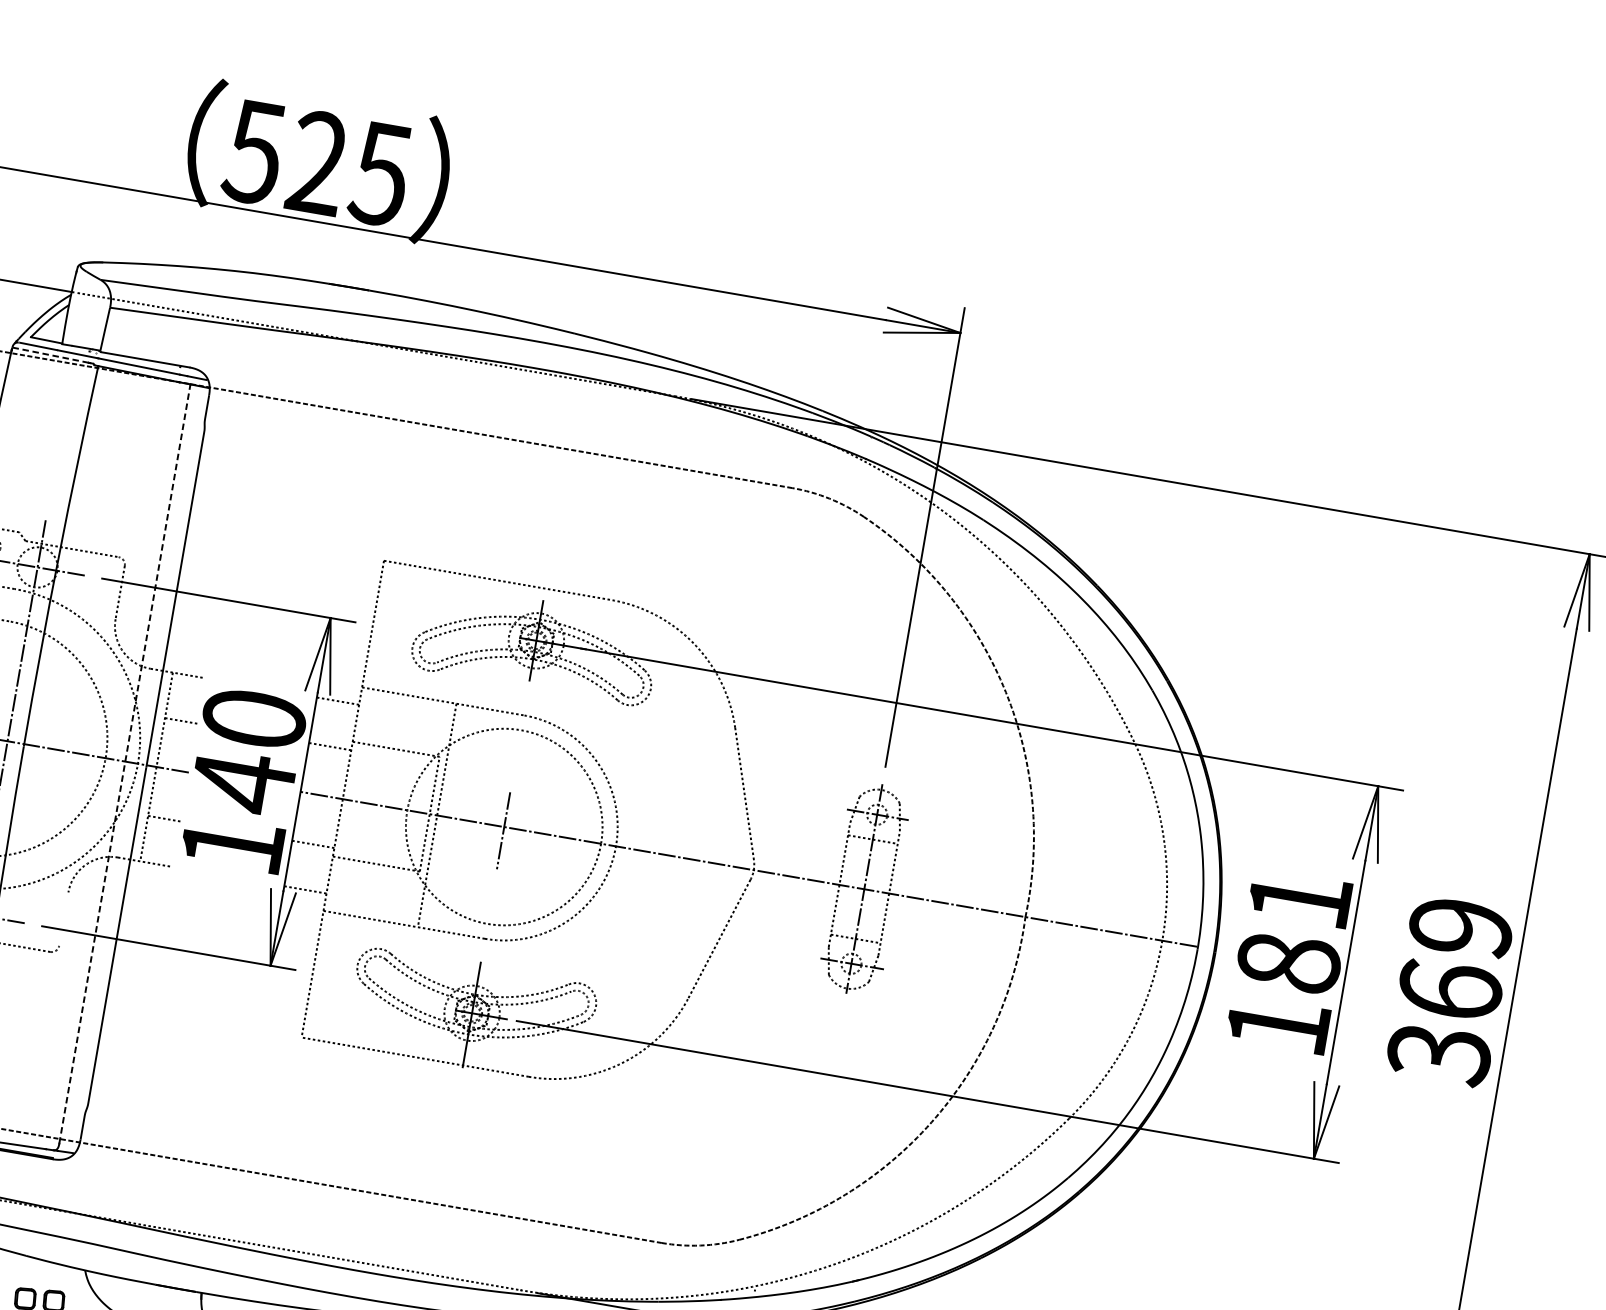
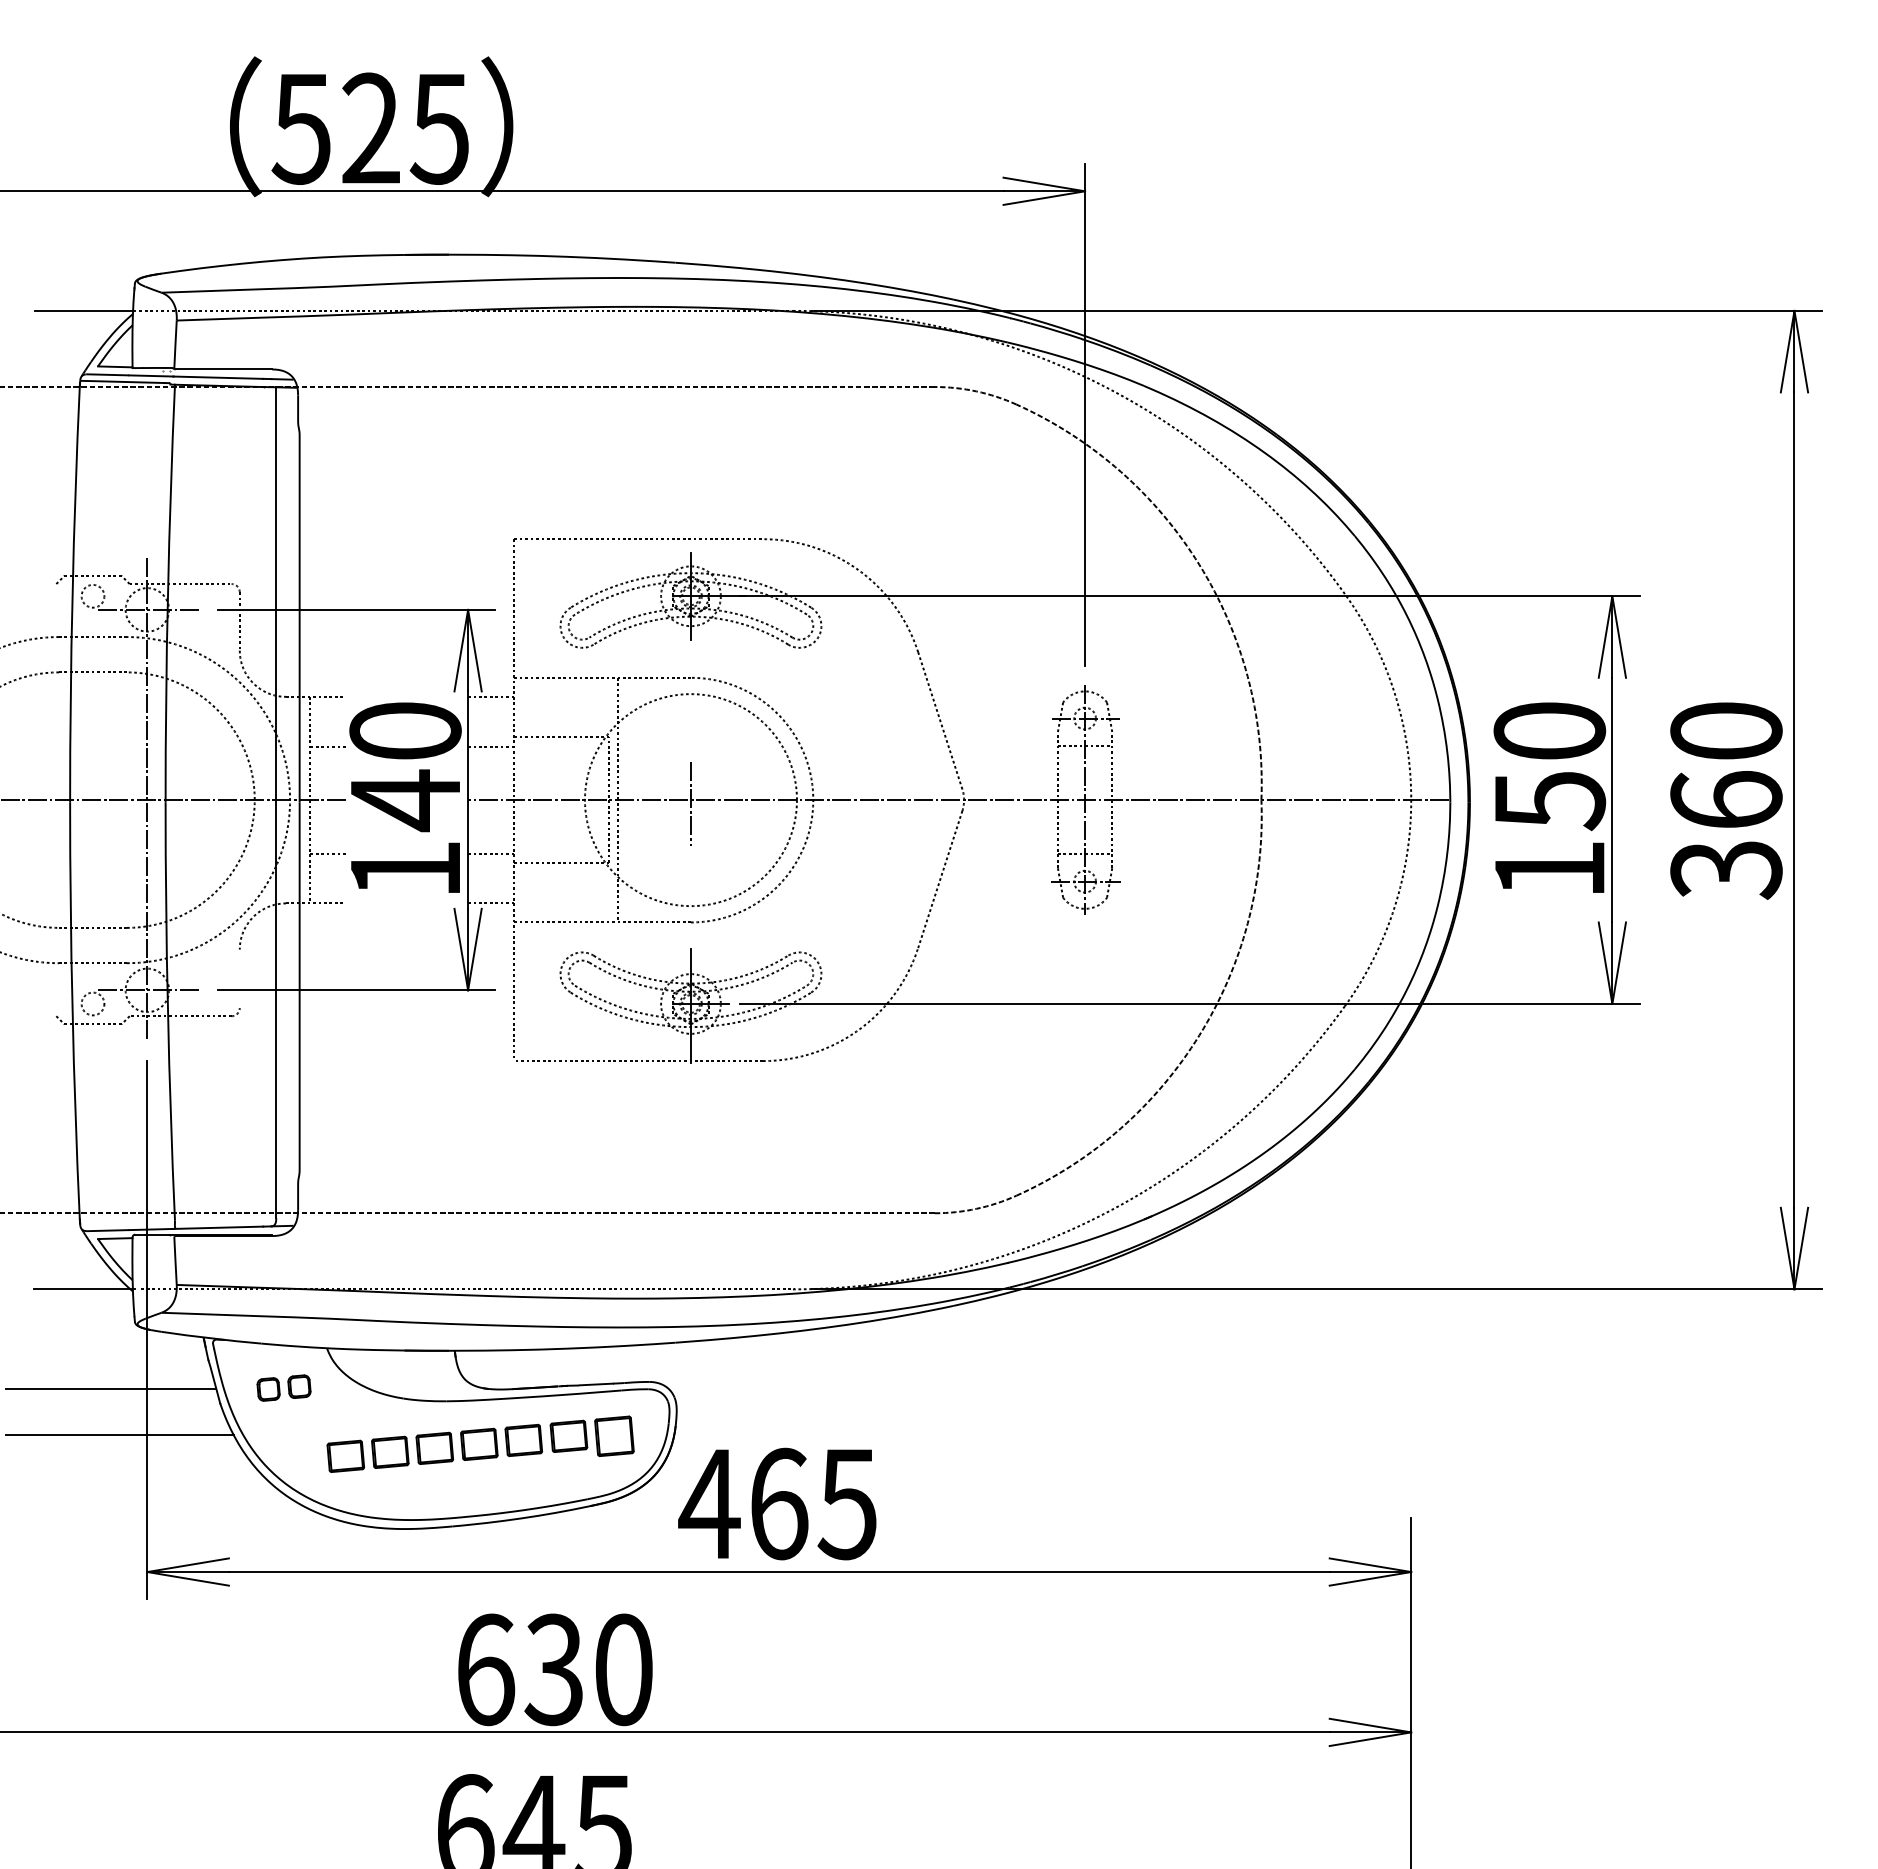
line: (50, 354) -> (121, 381), dashed -> solid
line: (125, 763) -> (276, 802), dashed -> solid
text: (1461, 926) -> (1726, 730), 369 -> 360
text: (1293, 931) -> (1549, 766), 181 -> 150

